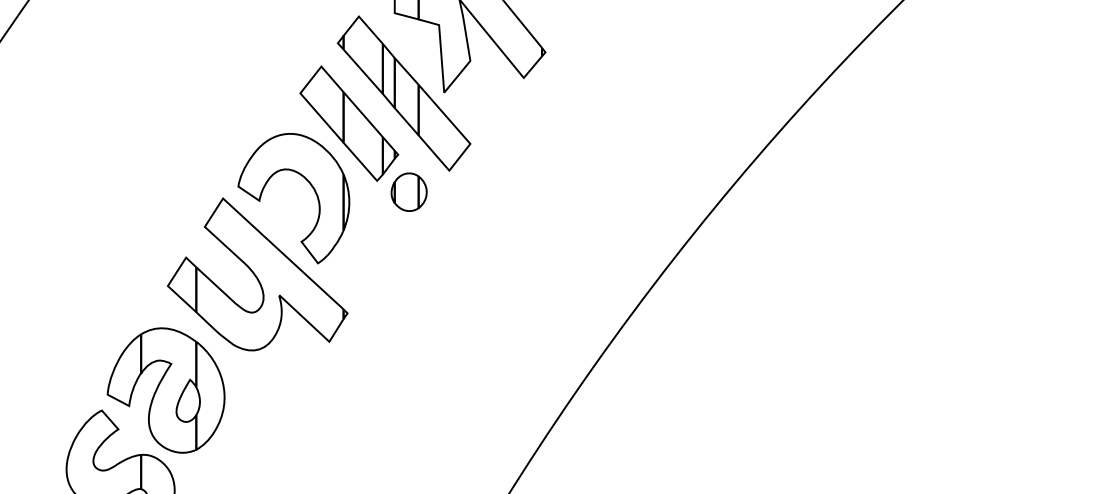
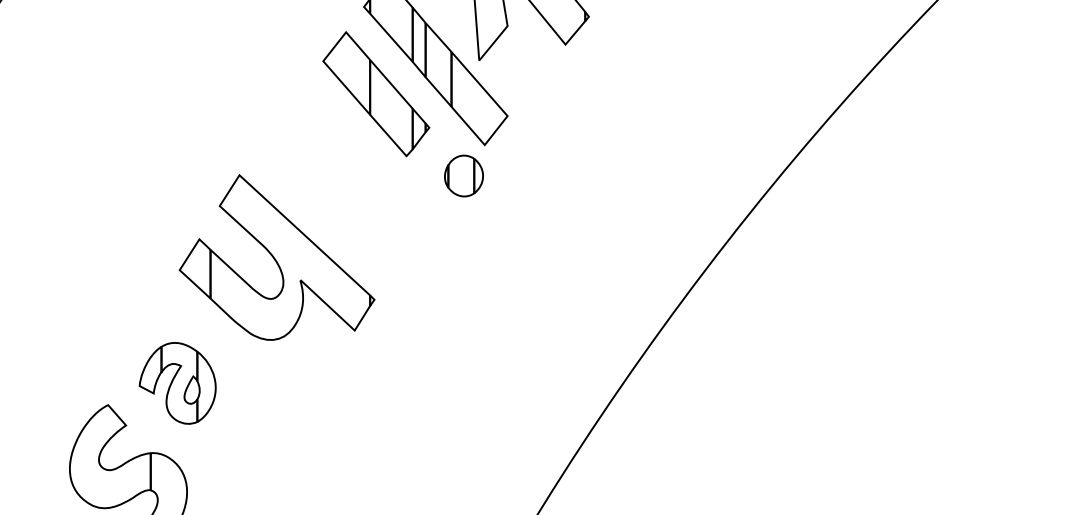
part: (309, 184) -> (333, 160), removed
part: (408, 191) -> (463, 175), moved
part: (165, 390) -> (177, 383), size x0.6

